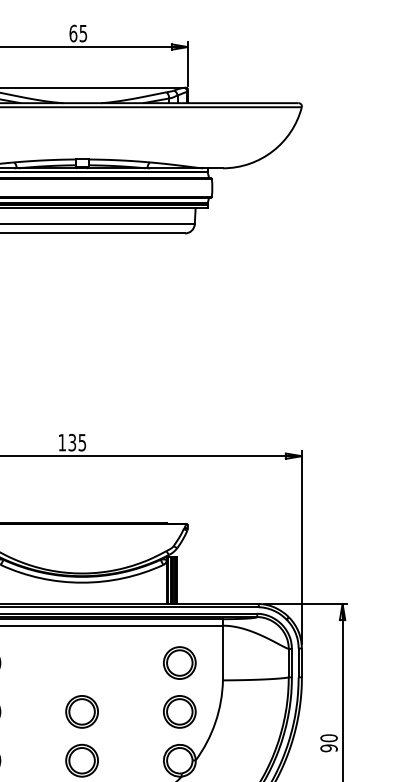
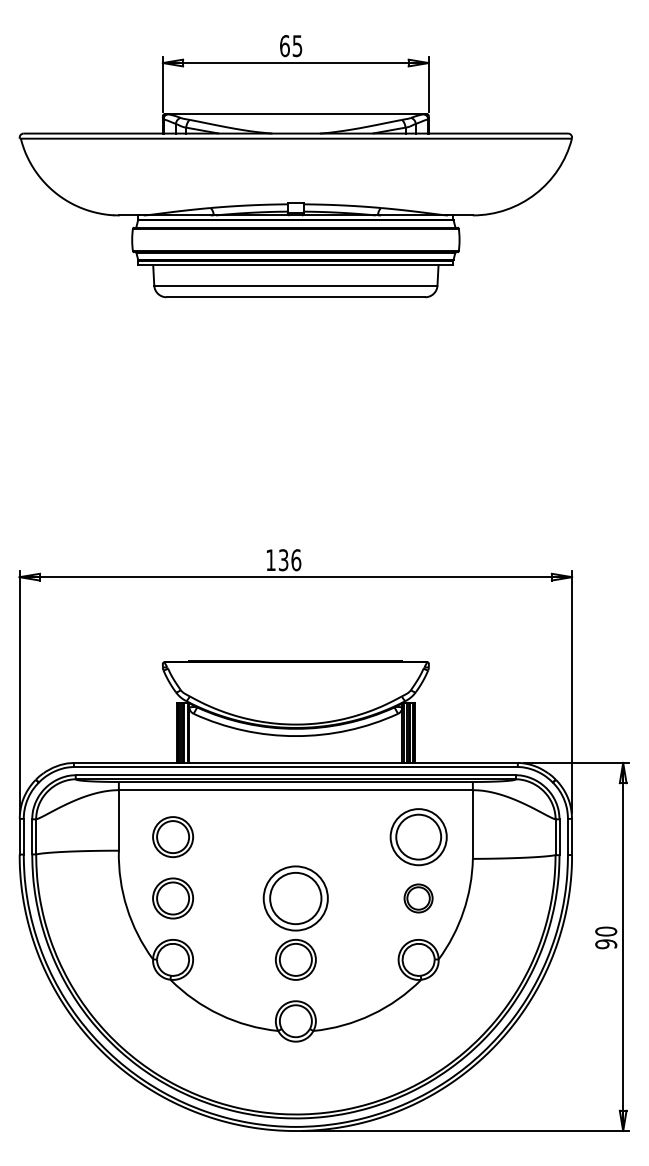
text: (82, 442) -> (296, 560), 135 -> 136
part: (179, 662) -> (418, 836), size x1.4
part: (81, 711) -> (295, 898), size x1.6
part: (179, 711) -> (418, 898), size x0.7

